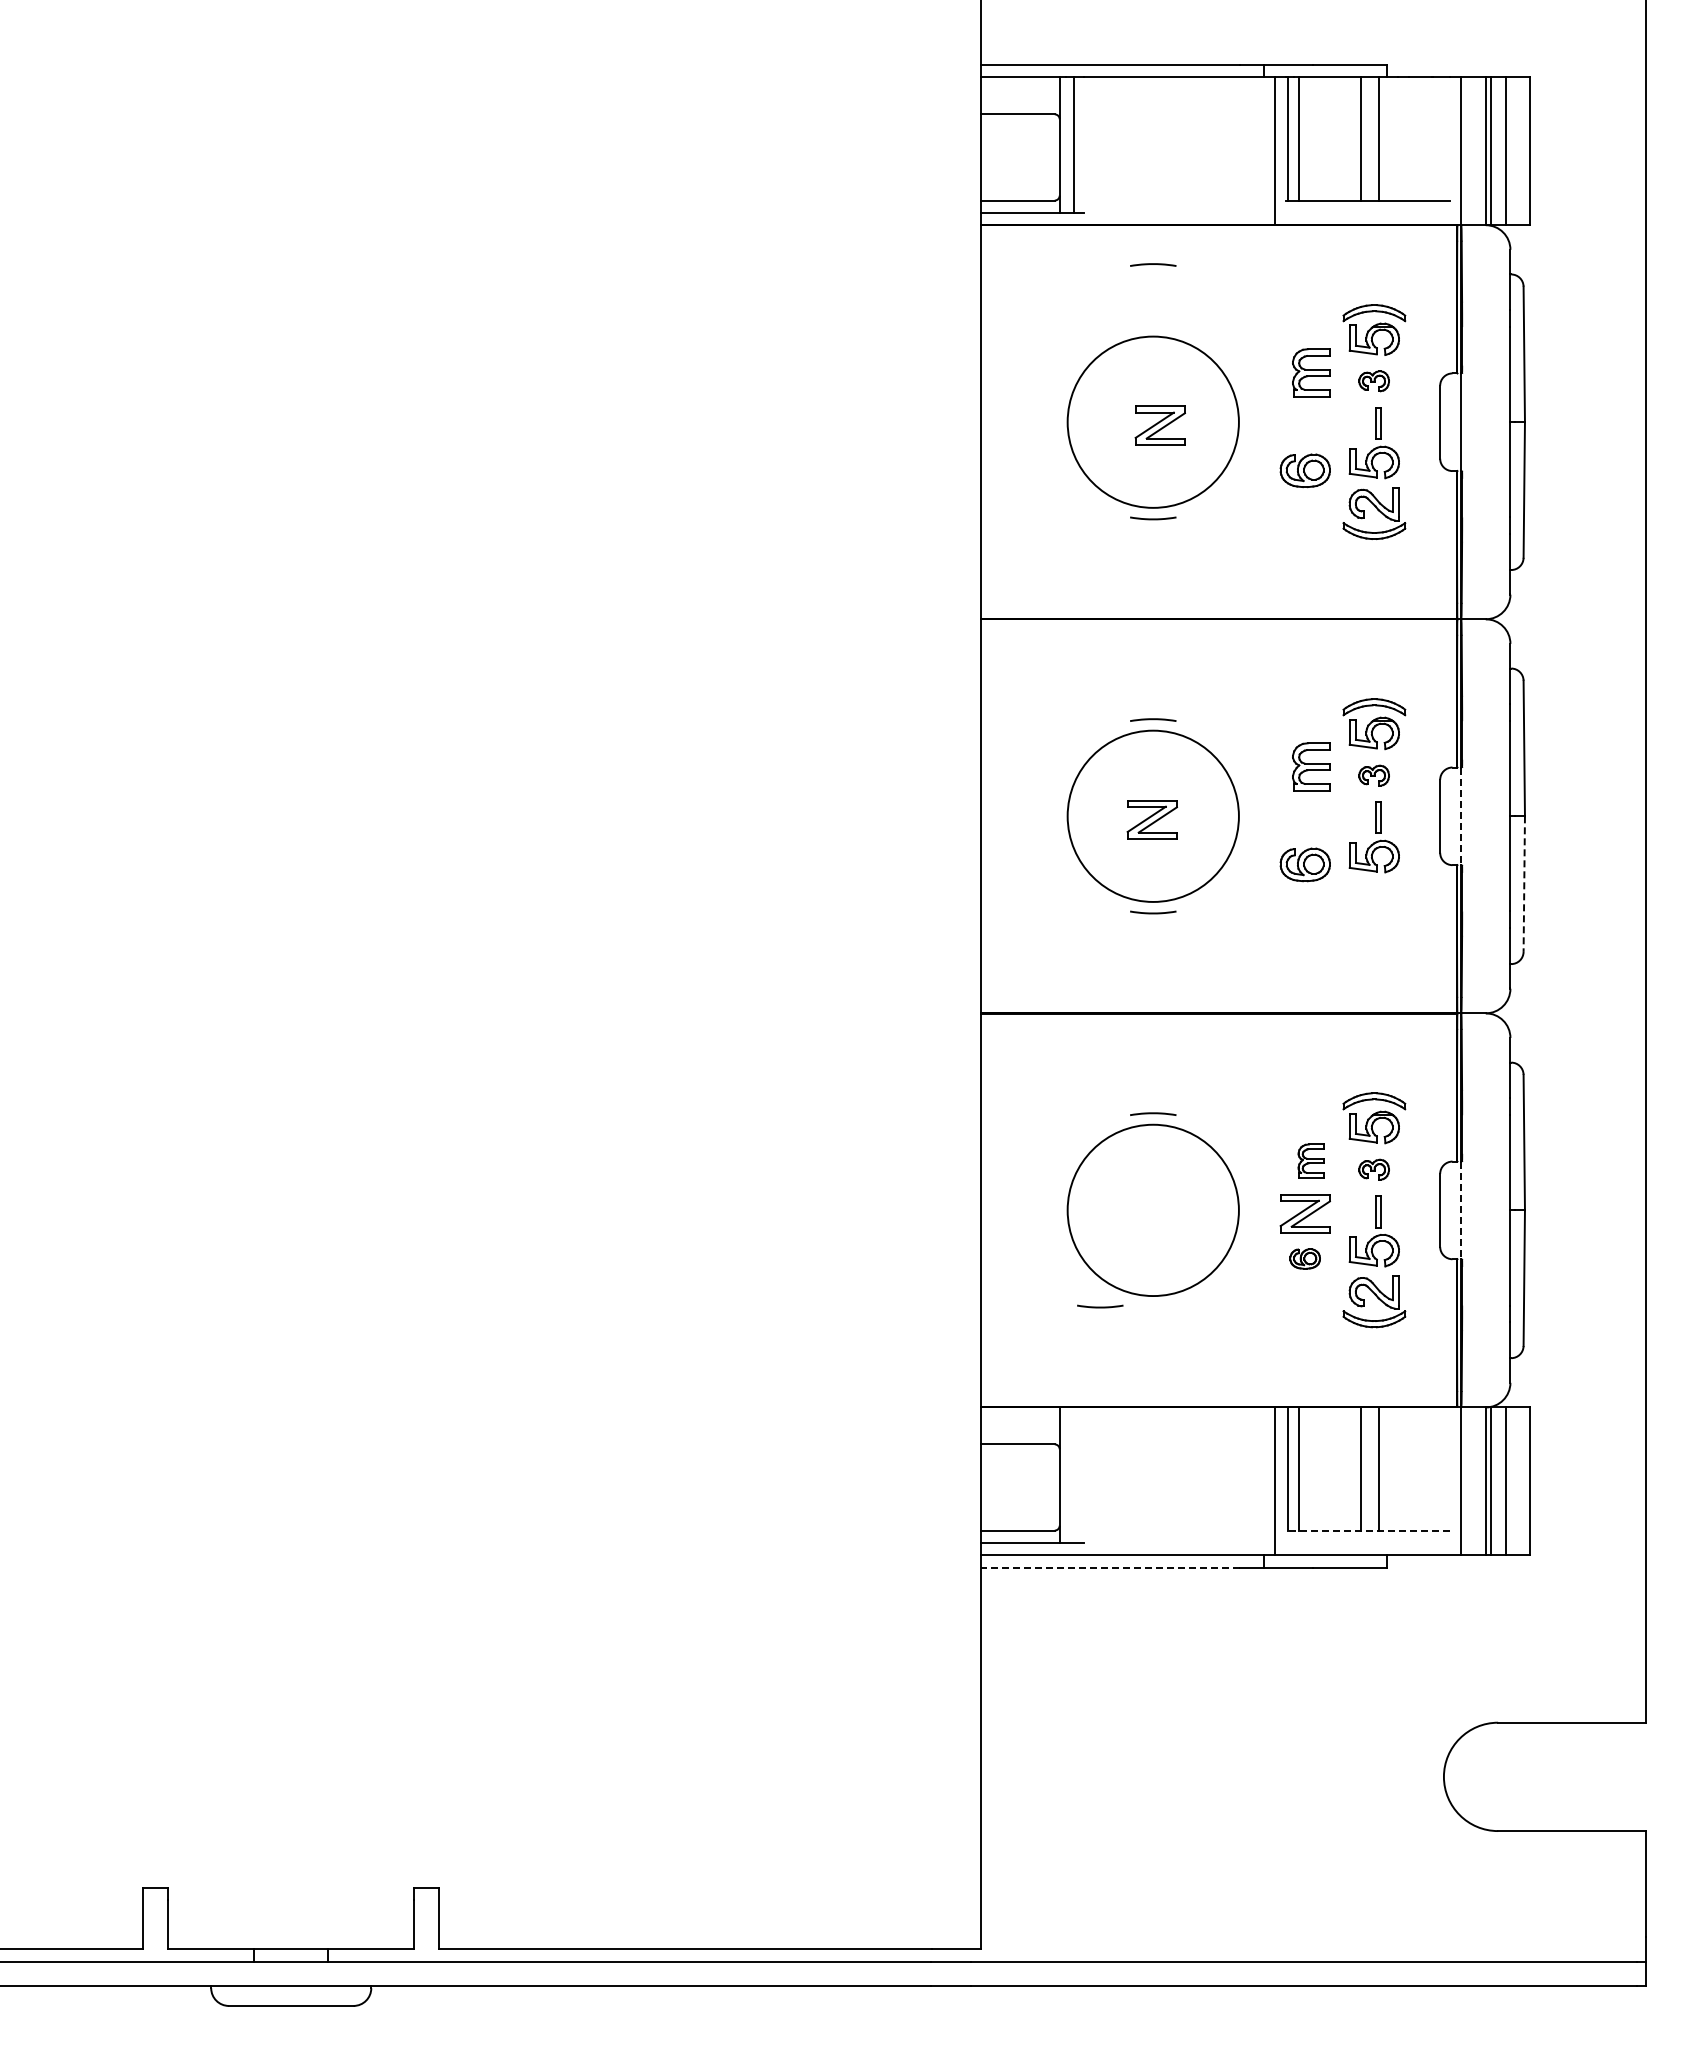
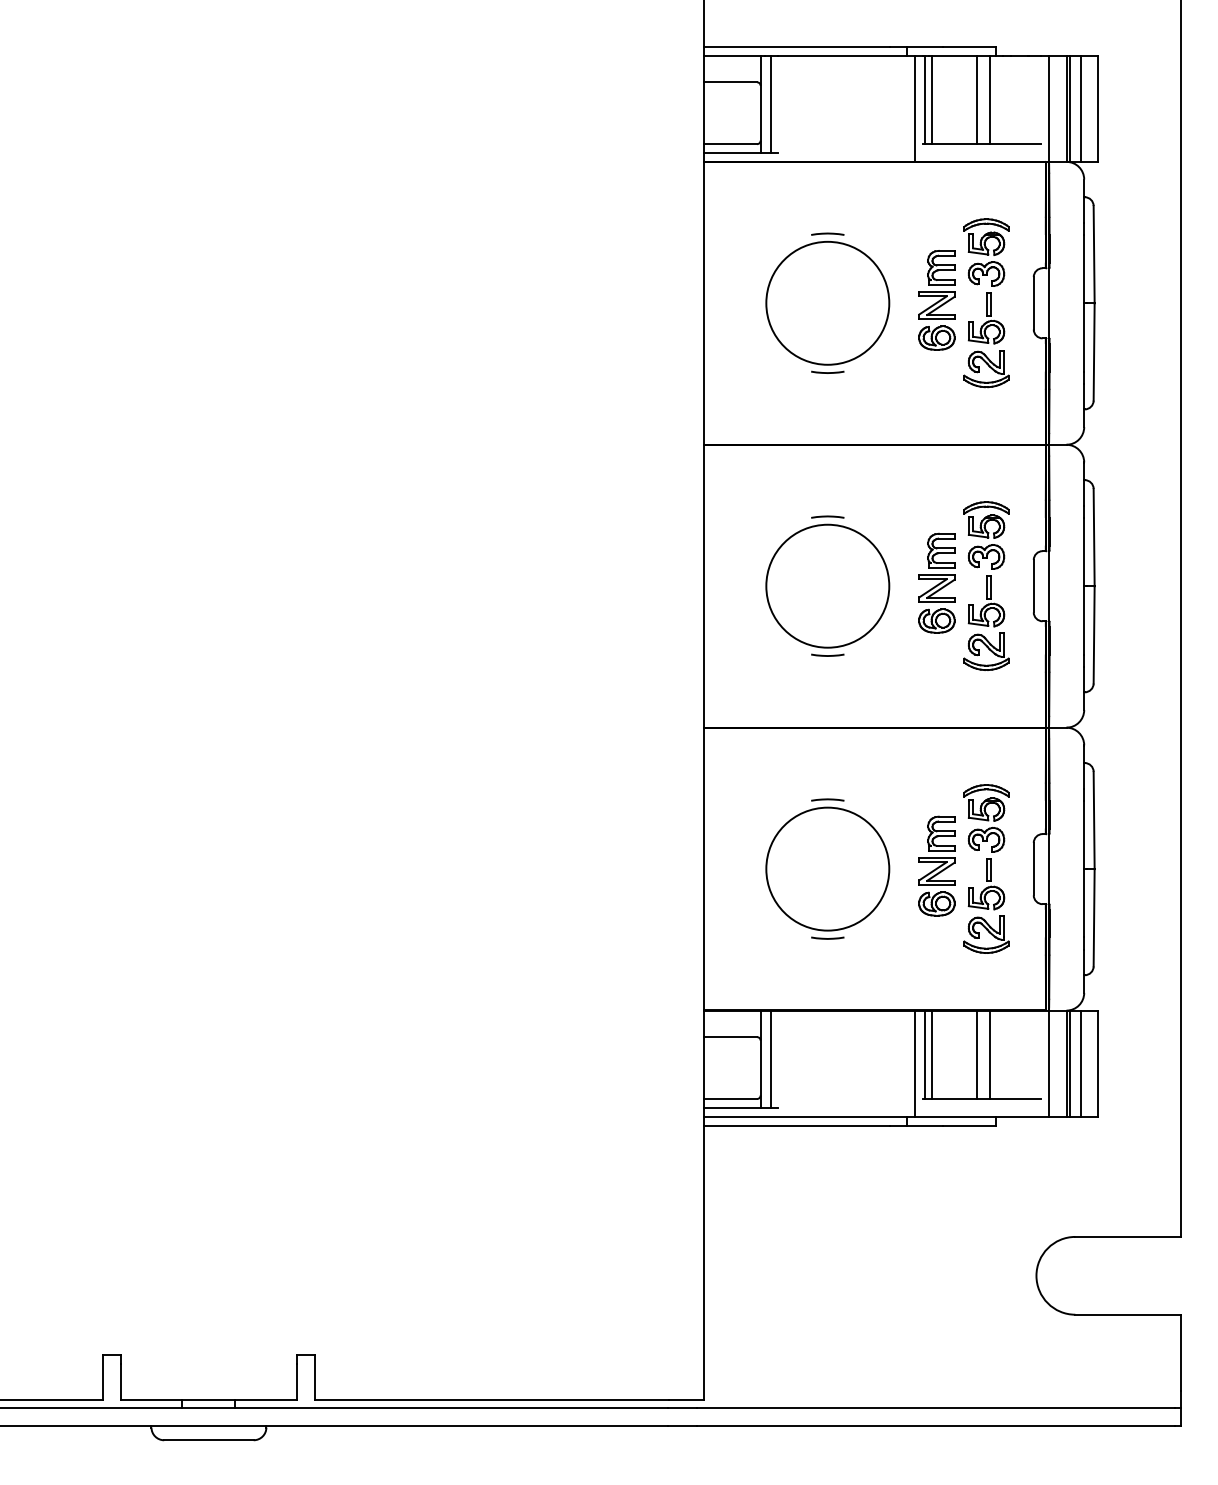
line: (1153, 264) -> (827, 233), moved
part: (1373, 380) -> (985, 273), size x1.67
part: (1159, 425) -> (936, 305), moved
part: (1373, 775) -> (985, 556), size x1.67
line: (1461, 816) -> (1049, 586), dashed -> solid
part: (1151, 819) -> (936, 588), moved
line: (1524, 884) -> (1094, 635), dashed -> solid
part: (1374, 907) -> (986, 651), added
part: (1311, 1160) -> (941, 833), size x1.43
part: (1373, 1169) -> (985, 839), size x1.67
line: (1461, 1210) -> (1049, 869), dashed -> solid
part: (1304, 1258) -> (936, 903), size x1.67
curve: (1100, 1306) -> (827, 938), moved
line: (1074, 1474) -> (771, 1058), added
line: (1367, 1530) -> (981, 1098), dashed -> solid
line: (1109, 1567) -> (796, 1125), dashed -> solid

